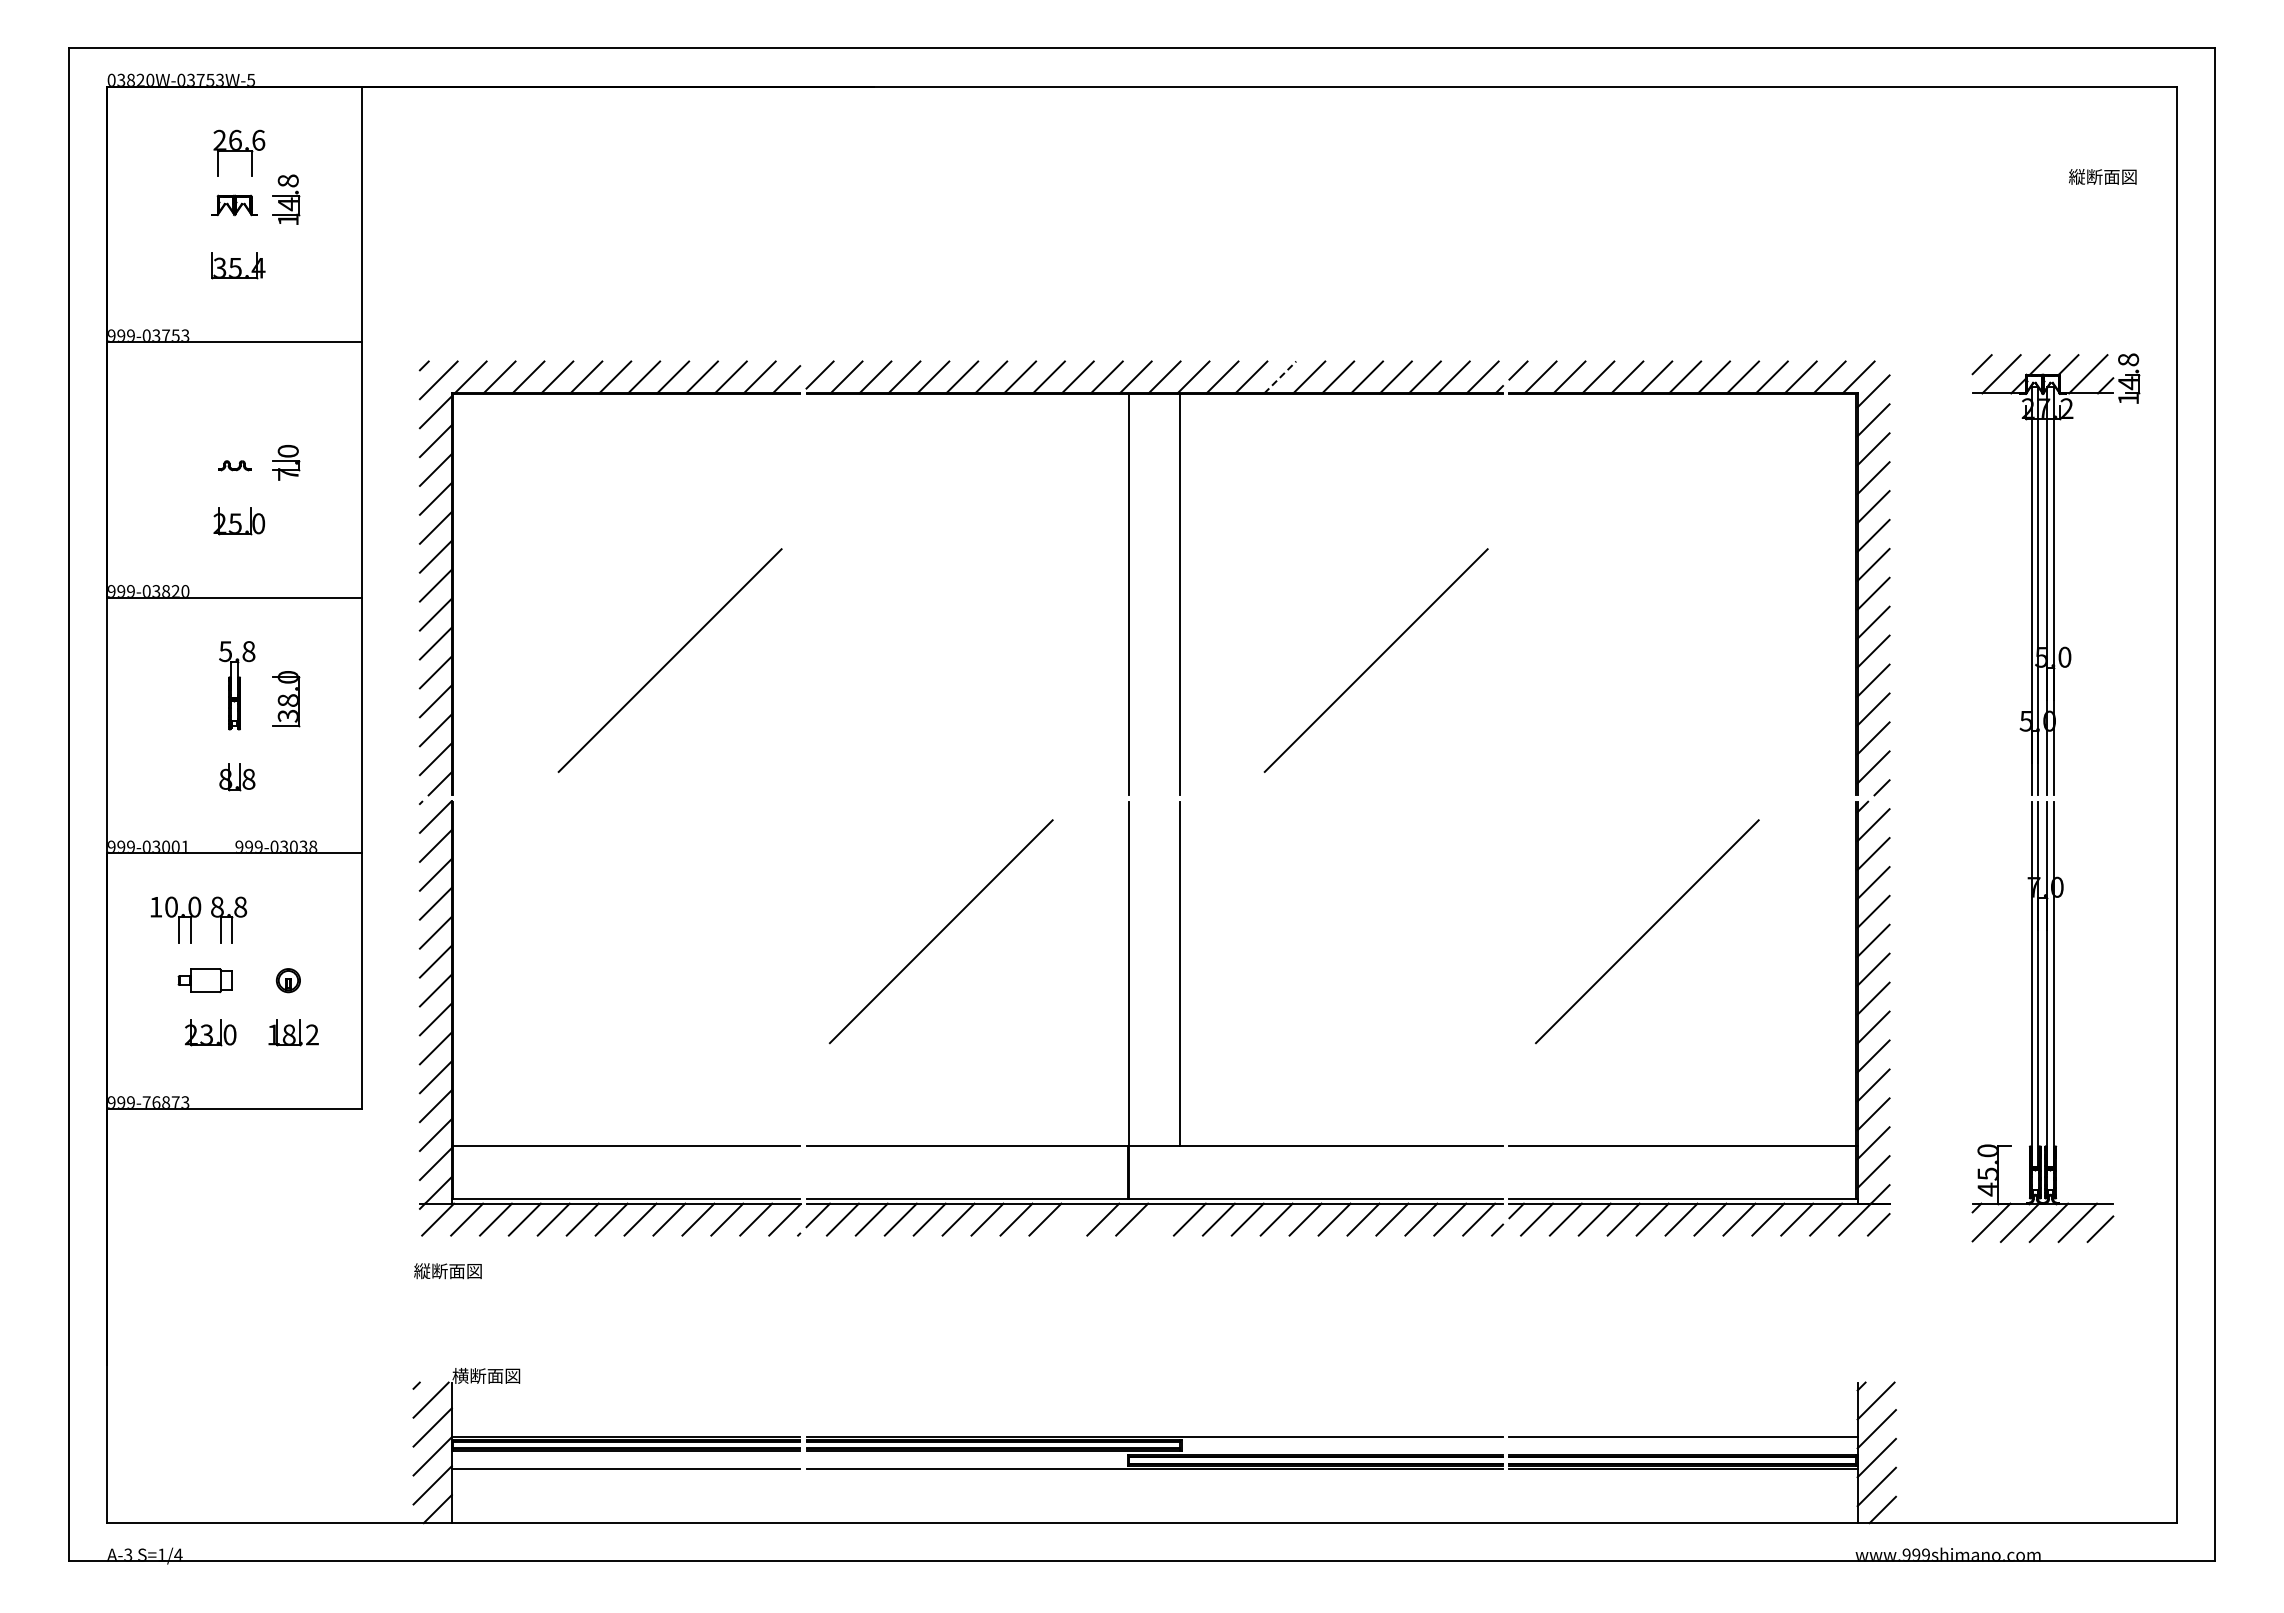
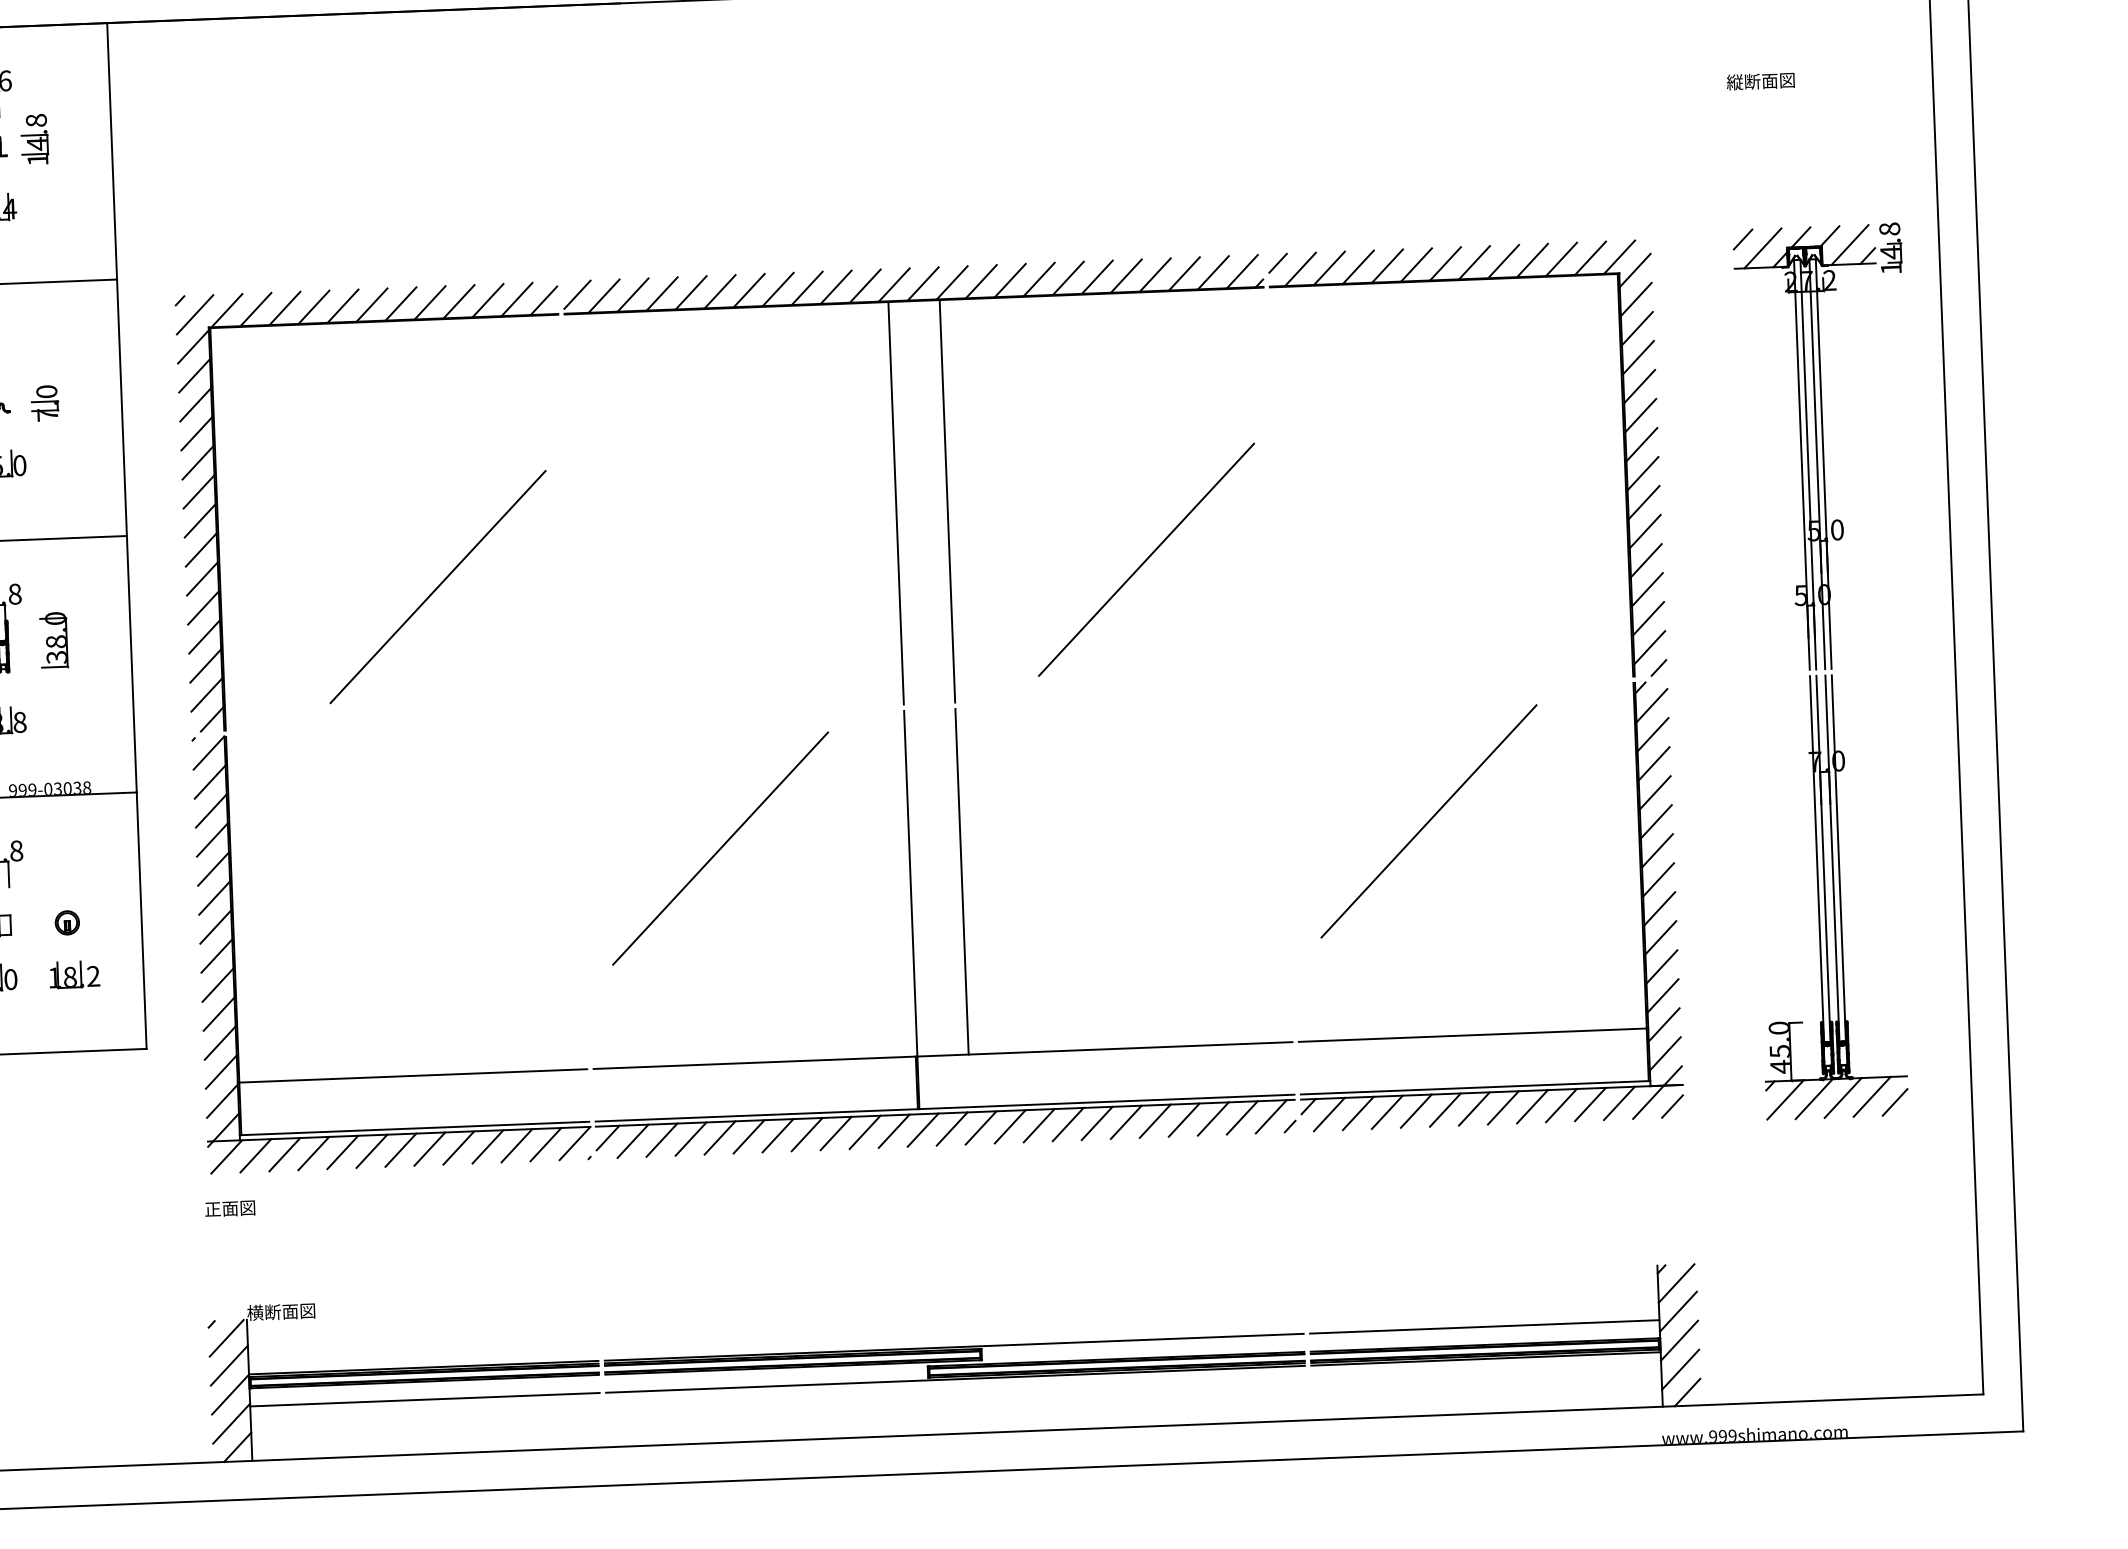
text: (2102, 176) -> (1760, 80), moved
line: (1280, 377) -> (1039, 279), dashed -> solid
line: (1074, 1219) -> (865, 1132), added
line: (1161, 1219) -> (952, 1128), added
text: (447, 1271) -> (238, 1208), 縦断面図 -> 正面図

